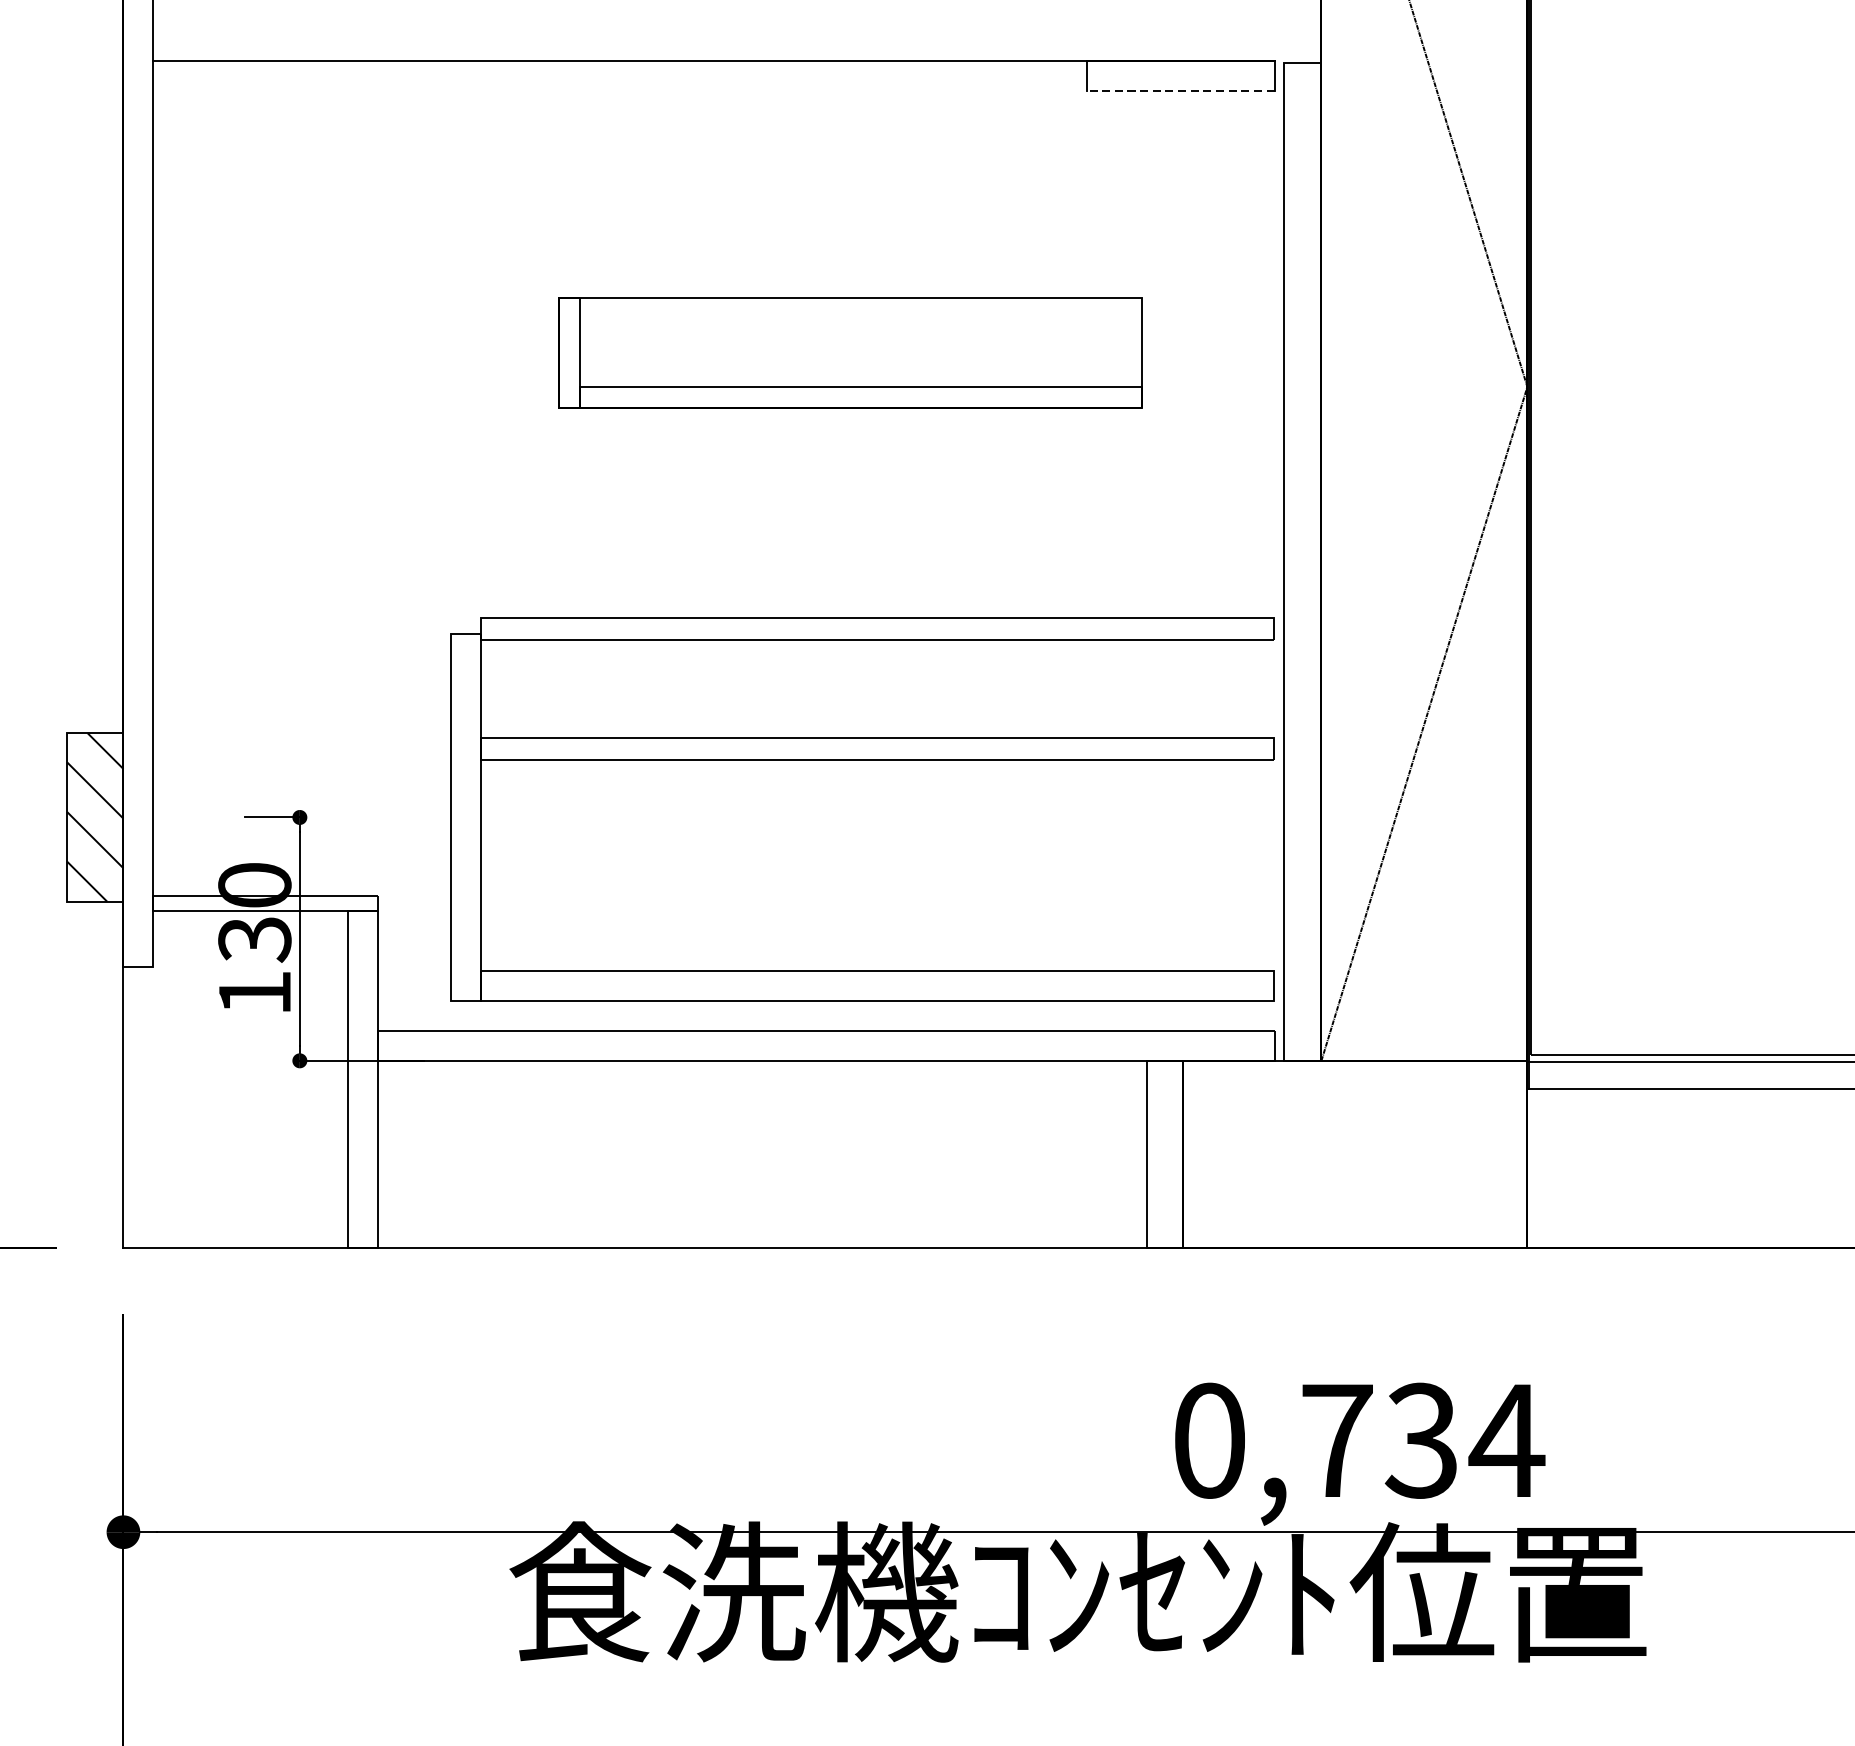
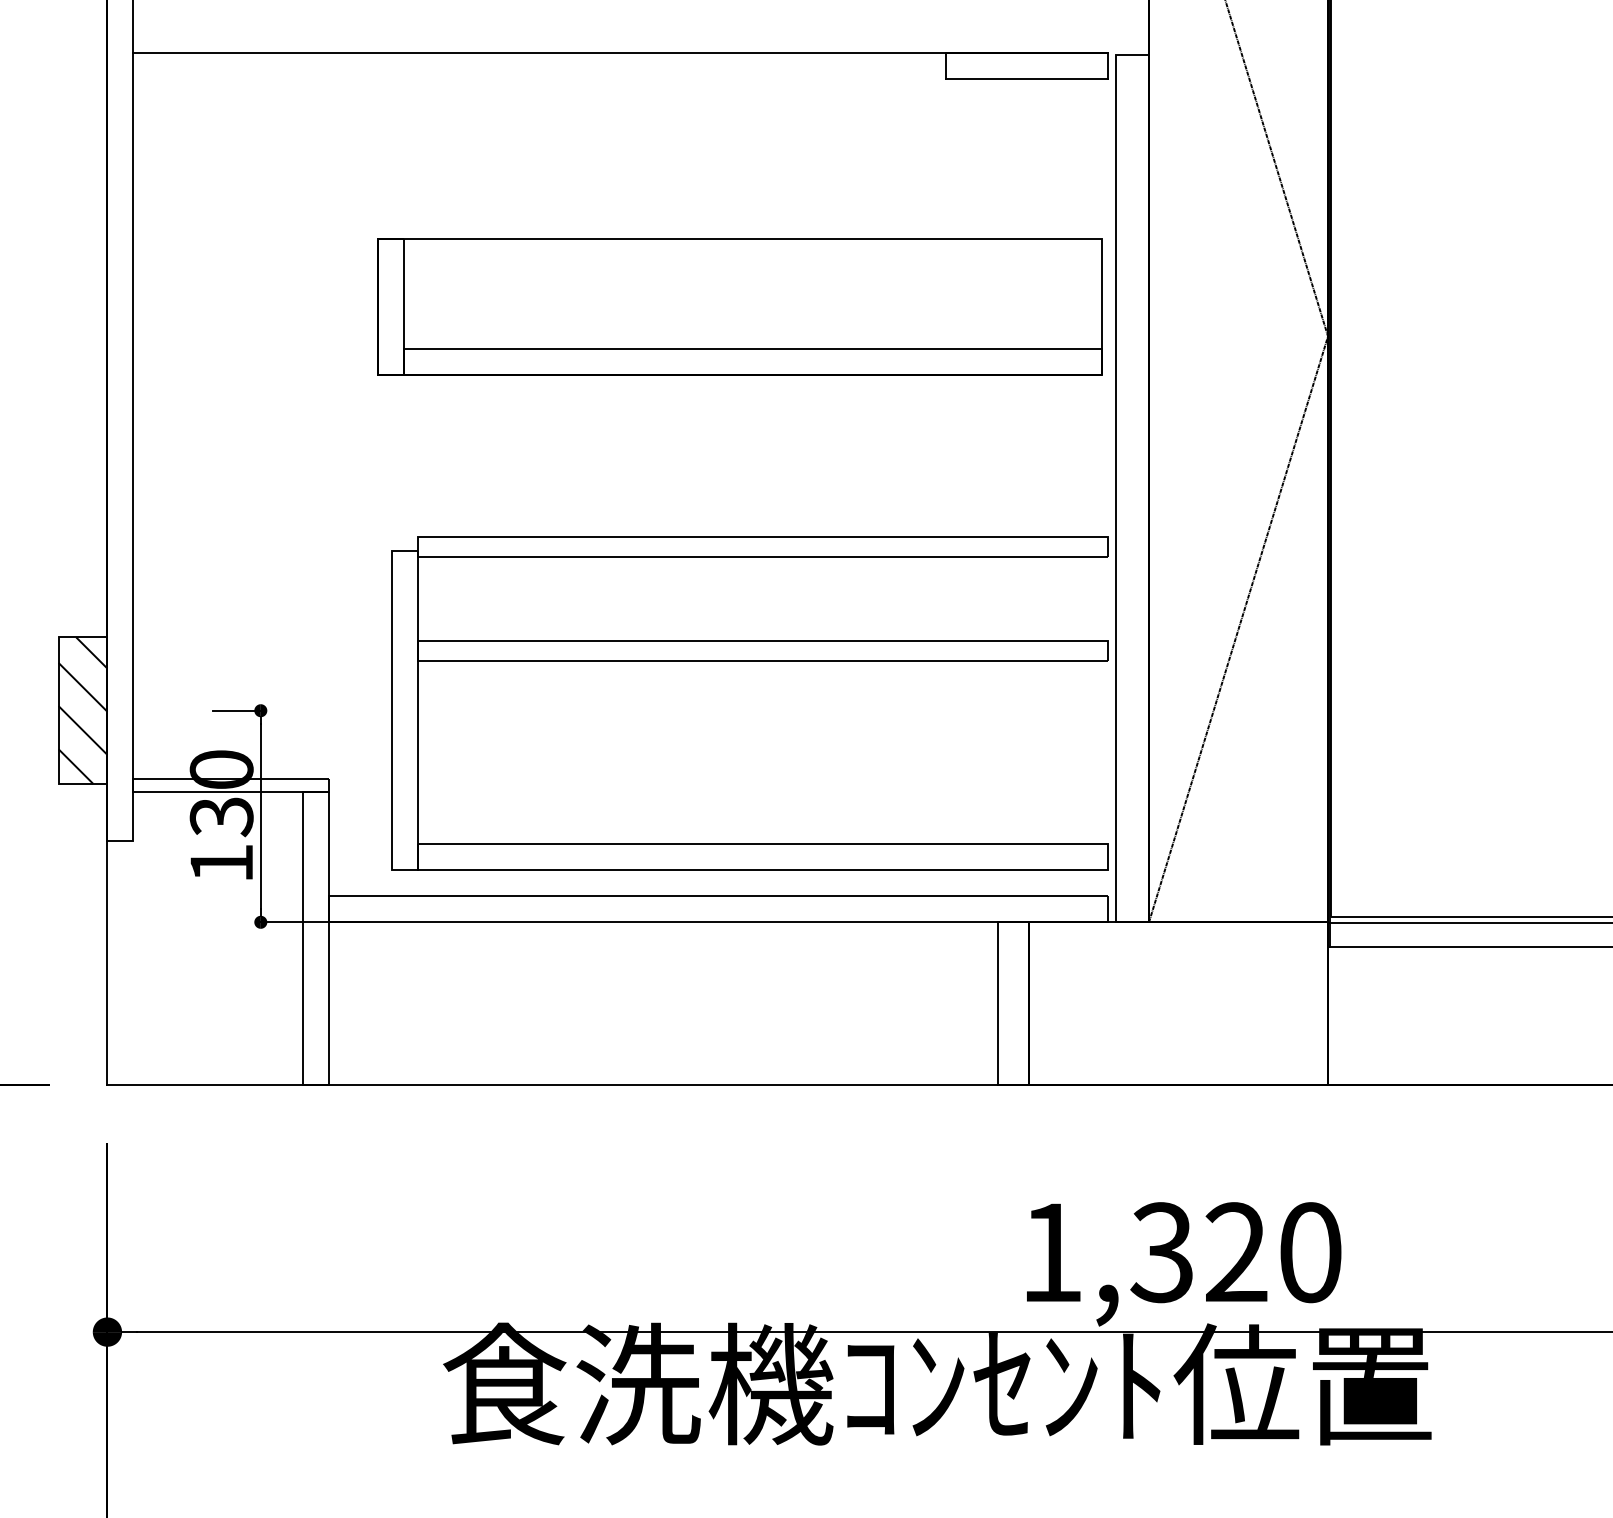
line: (1180, 91) -> (1026, 79), dashed -> solid
part: (850, 352) -> (739, 306), size x1.43
text: (1359, 1440) -> (1182, 1252), 0,734 -> 1,320

